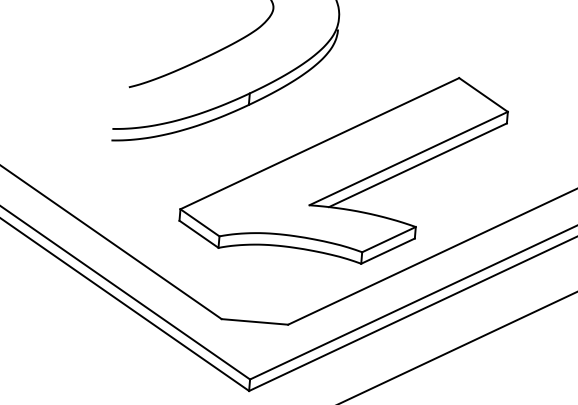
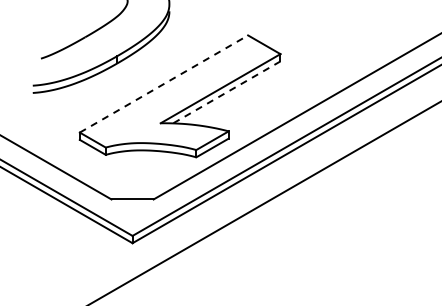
line: (320, 142) -> (164, 83), solid -> dashed
line: (417, 165) -> (226, 92), solid -> dashed

